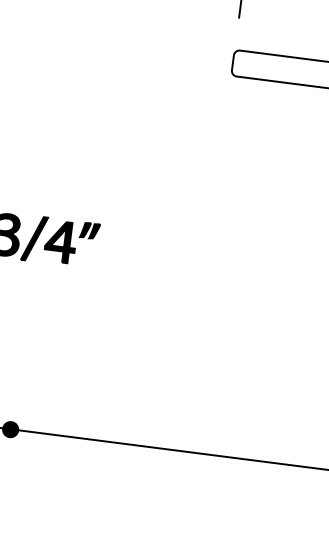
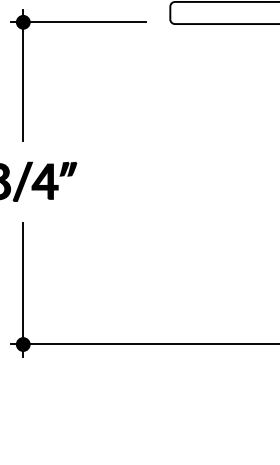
part: (123, 60) -> (78, 22), added
line: (19, 365) -> (23, 289), added

